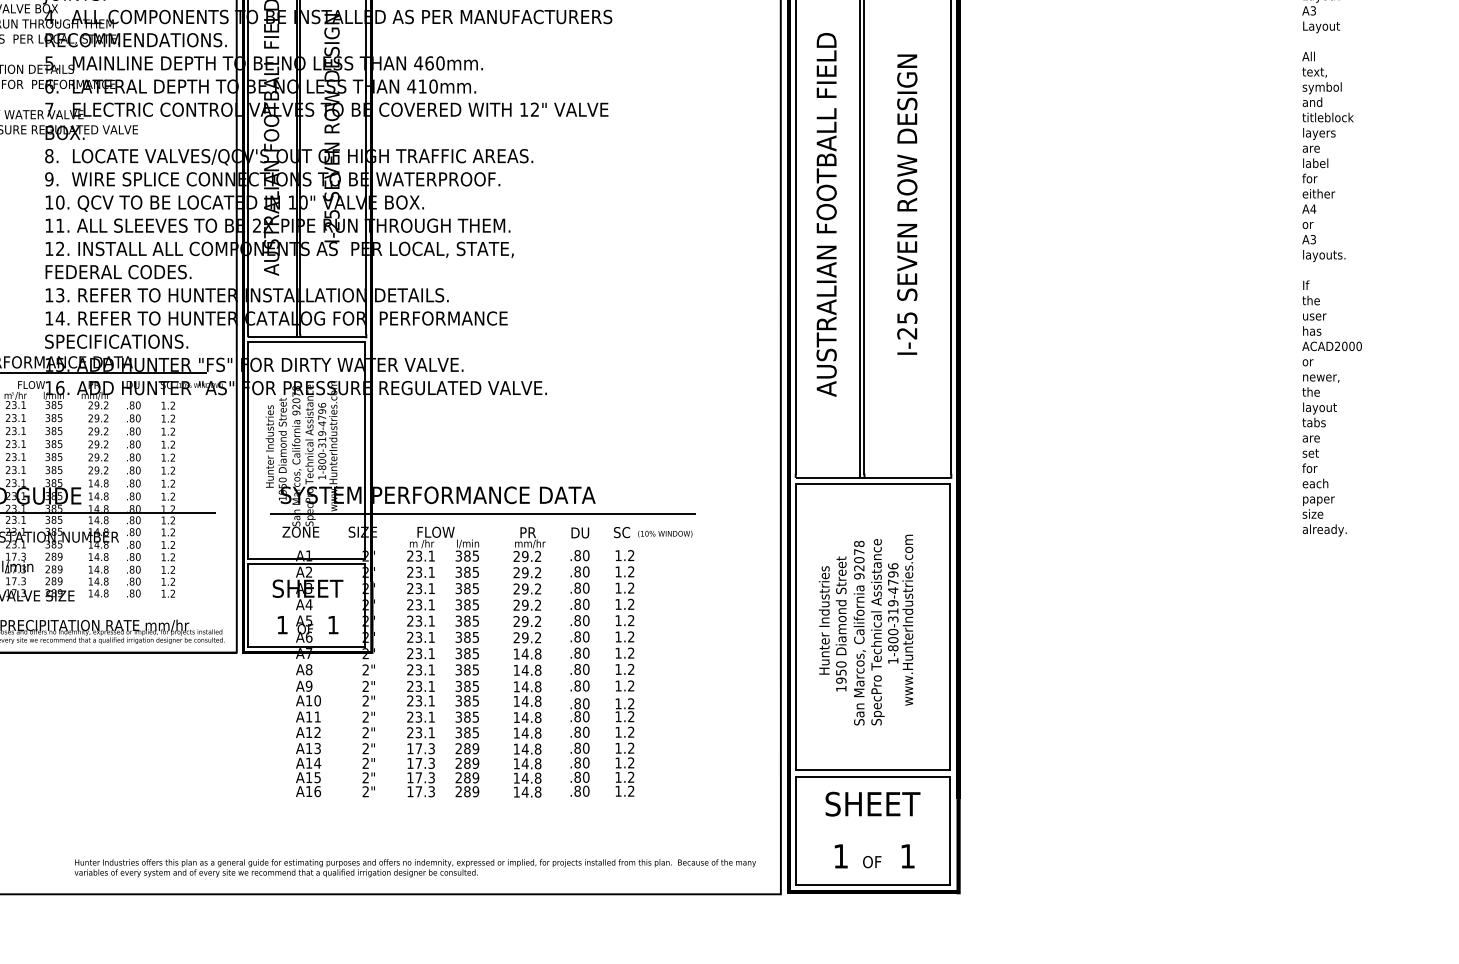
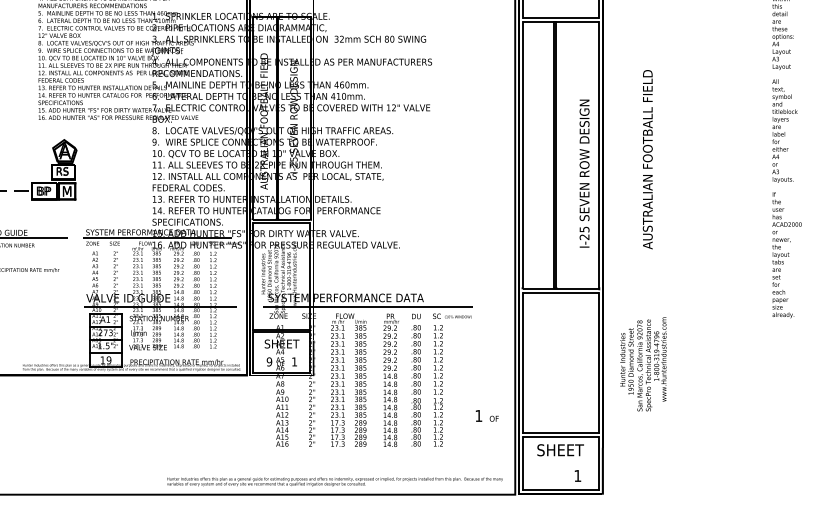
text: (907, 204) -> (584, 173), moved
text: (825, 214) -> (647, 159), moved
text: (282, 624) -> (269, 361), 1 -> 9
text: (866, 630) -> (643, 364), moved
text: (856, 855) -> (486, 415), moved

